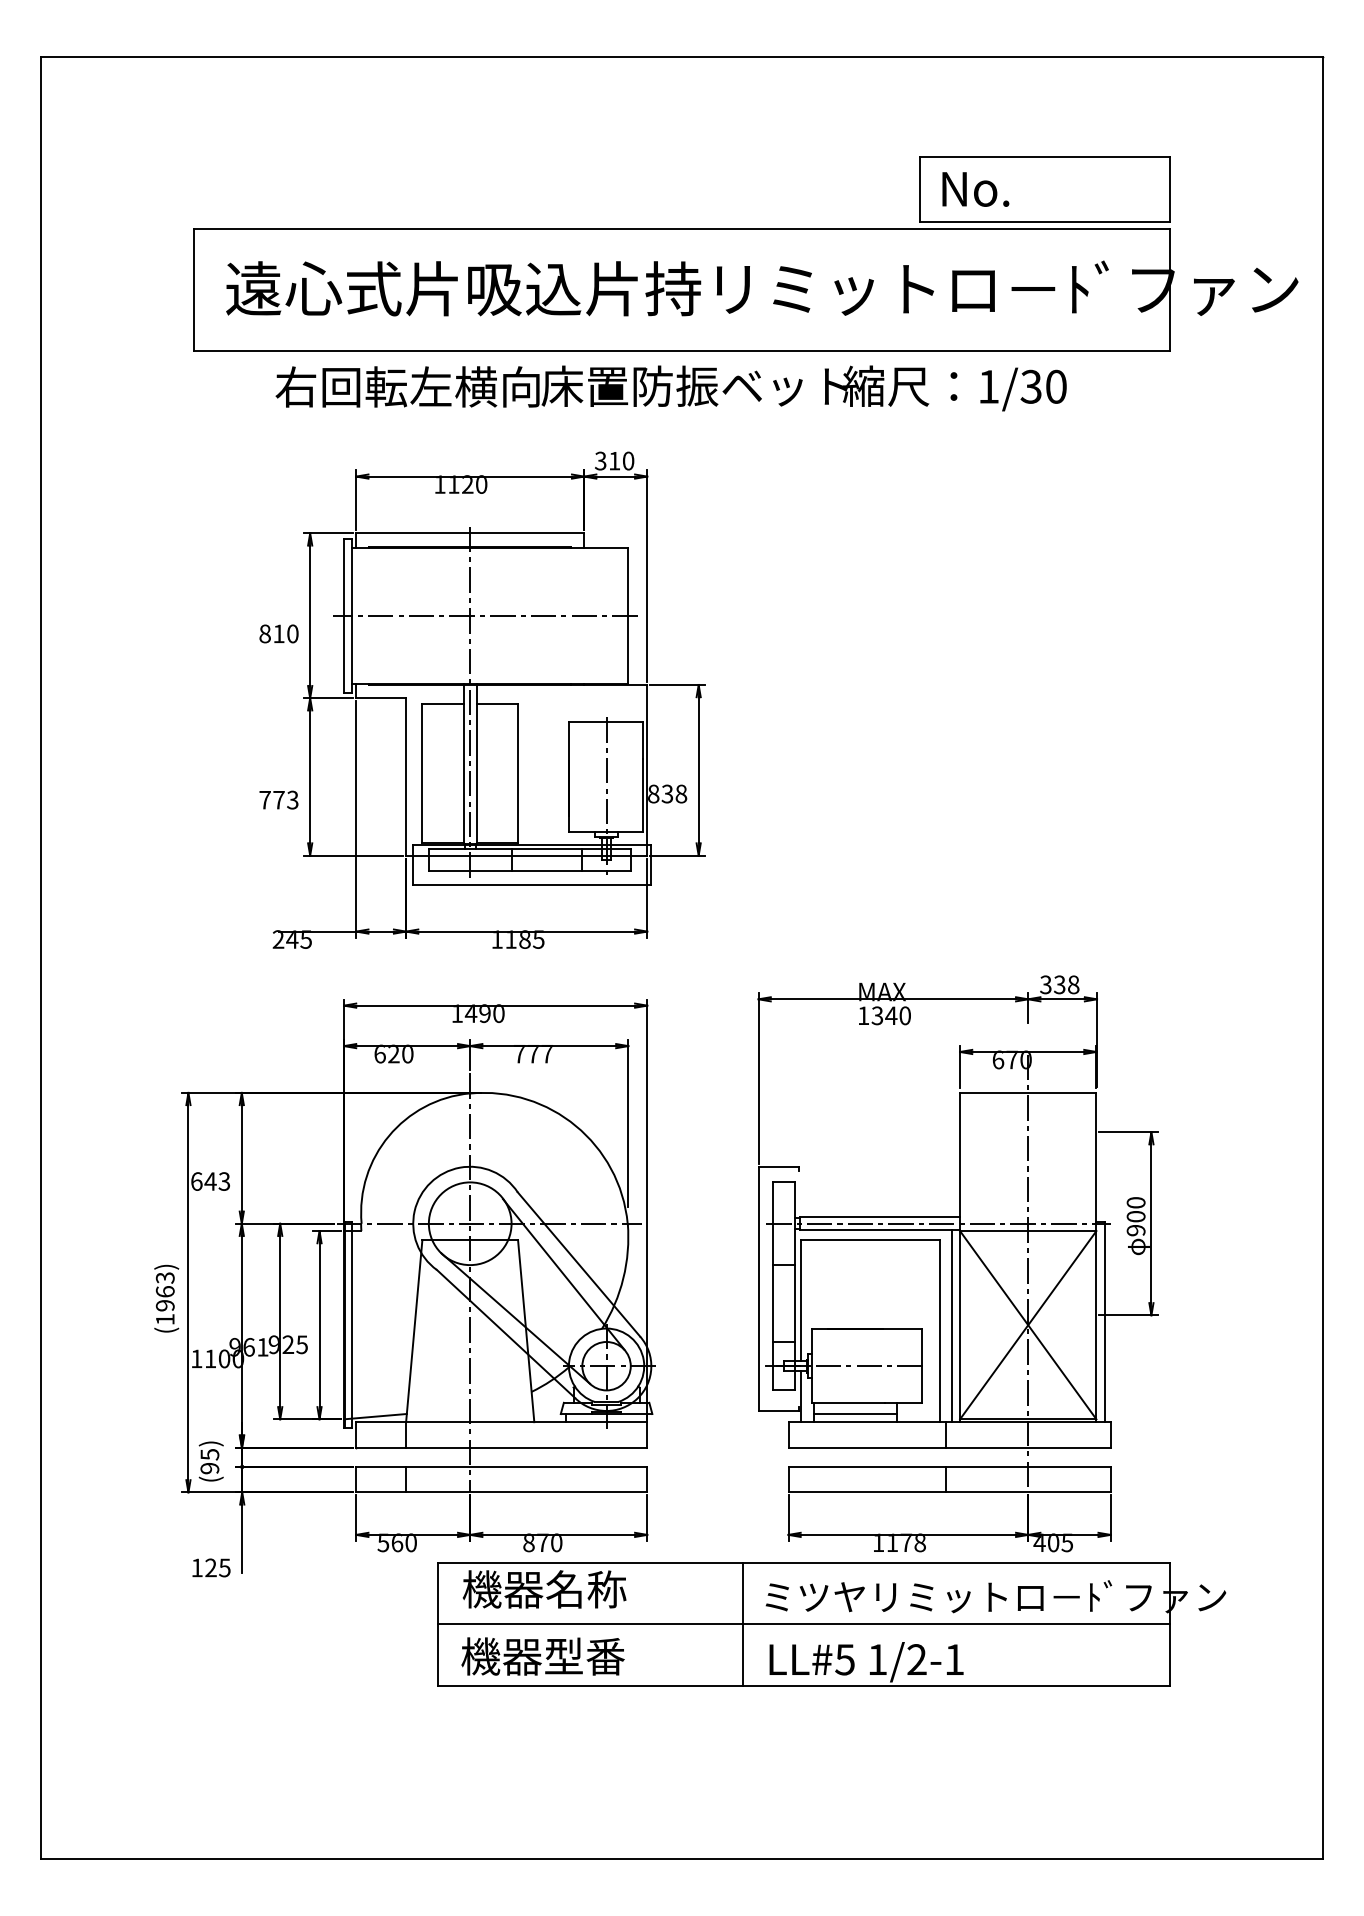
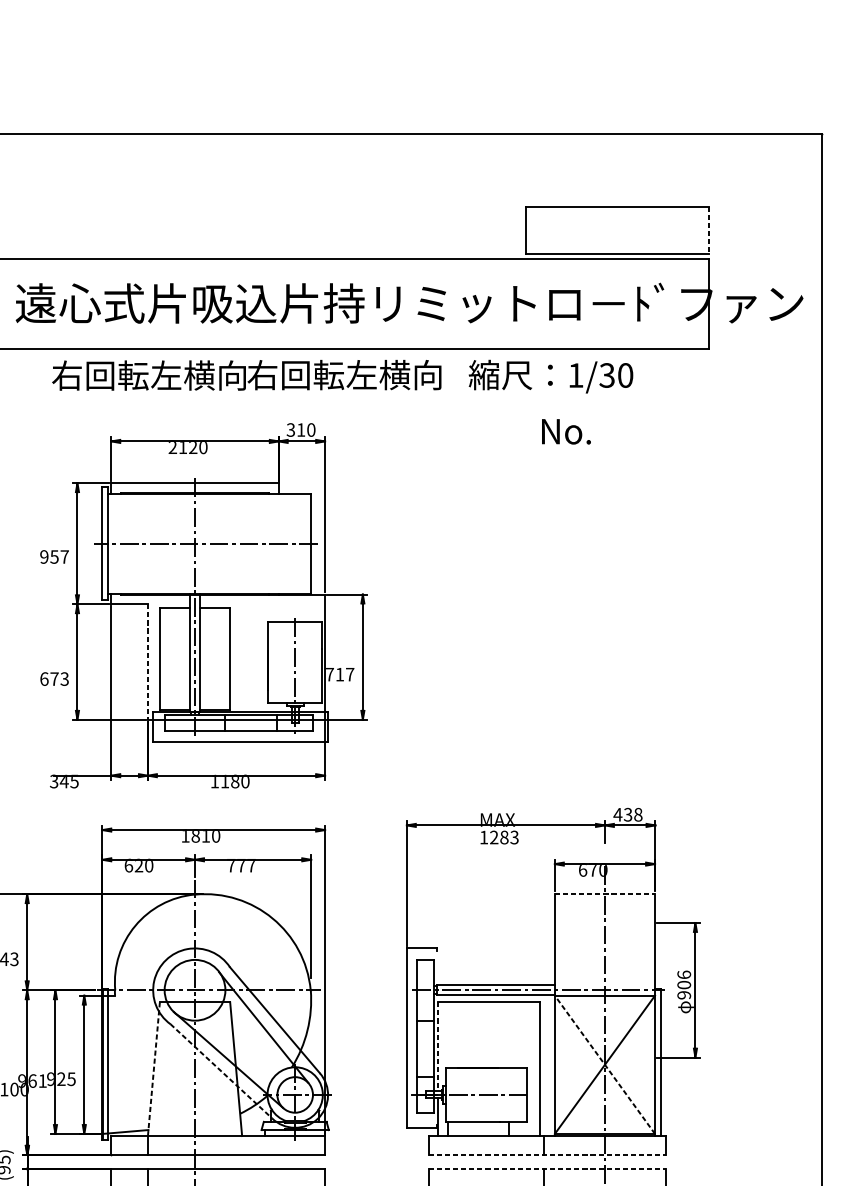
text: (975, 189) -> (566, 431), moved
line: (1170, 189) -> (709, 230), solid -> dashed
text: (694, 385) -> (359, 374), 床置防振ベット -> 右回転左横向
text: (439, 484) -> (172, 447), 1120 -> 2120
text: (278, 633) -> (54, 556), 810 -> 957
line: (406, 776) -> (148, 661), solid -> dashed
text: (667, 793) -> (339, 674), 838 -> 717
text: (264, 799) -> (43, 678), 773 -> 673
text: (278, 939) -> (54, 781), 245 -> 345
text: (538, 939) -> (245, 781), 1185 -> 1180
text: (1045, 984) -> (617, 814), 338 -> 438
text: (477, 1013) -> (200, 835), 1490 -> 1810
text: (890, 1015) -> (503, 837), 1340 -> 1283
line: (1028, 1092) -> (605, 893), solid -> dashed
text: (1135, 1202) -> (683, 974), 900 -> 906
line: (801, 1300) -> (438, 1046), solid -> dashed
line: (1027, 1324) -> (604, 1064), solid -> dashed
line: (951, 1326) -> (548, 1065), removed
line: (414, 1331) -> (154, 1069), solid -> dashed
line: (506, 1334) -> (221, 1071), solid -> dashed
line: (855, 1414) -> (478, 1130), removed
line: (950, 1447) -> (547, 1154), solid -> dashed
line: (950, 1466) -> (547, 1168), solid -> dashed

